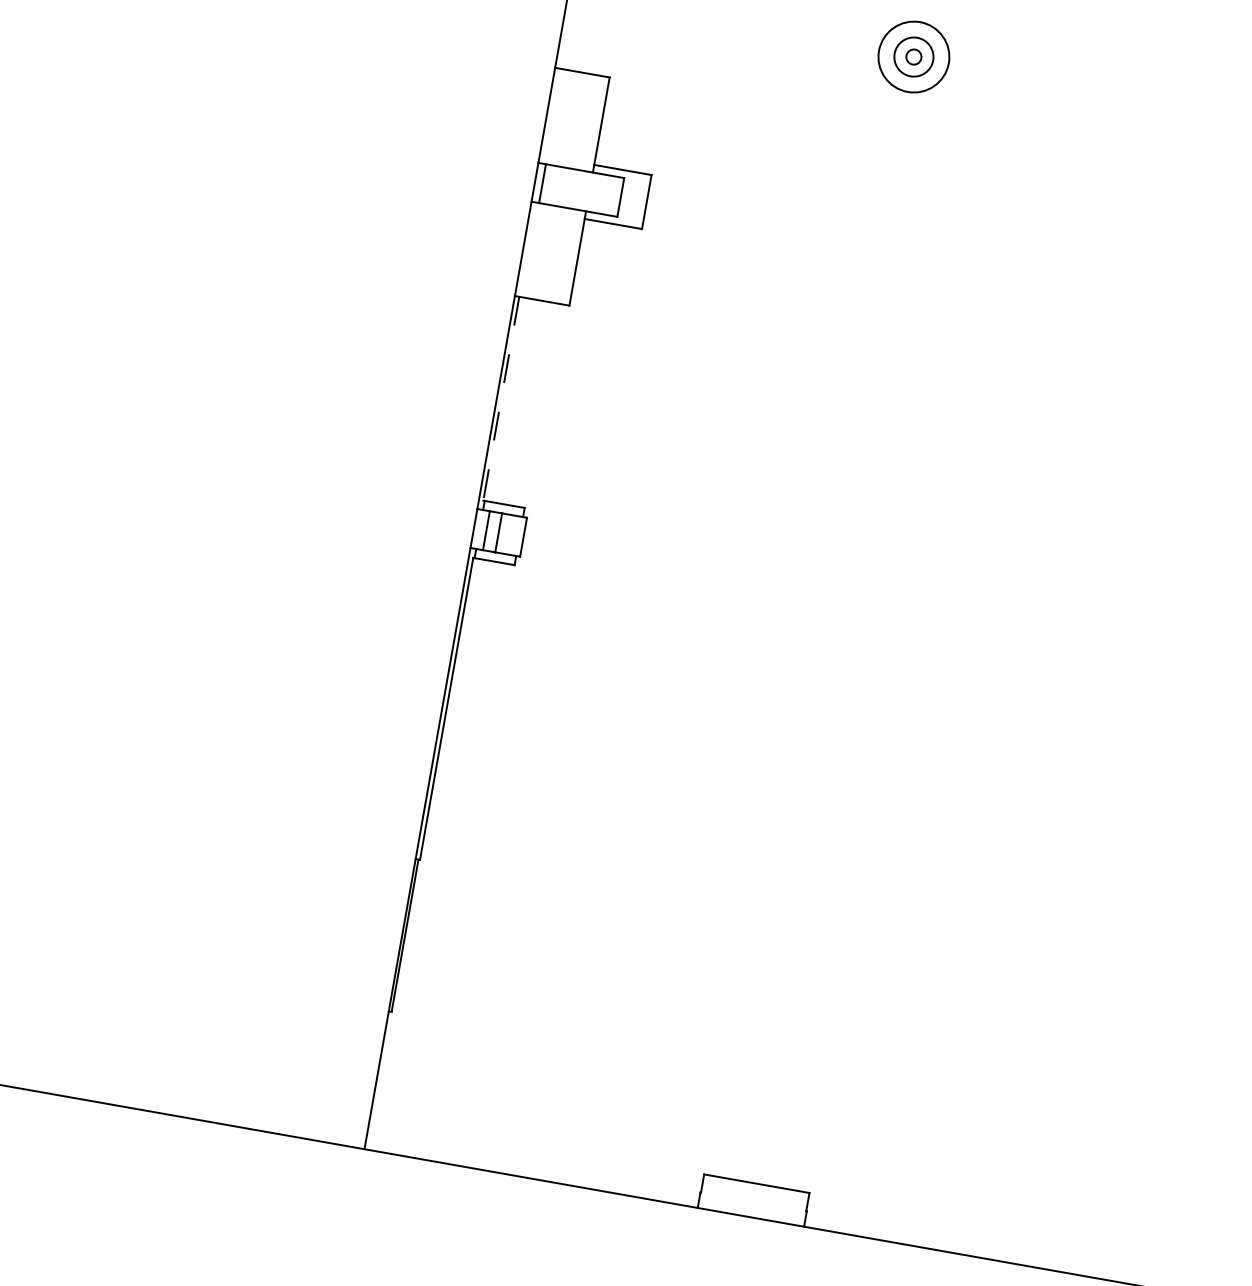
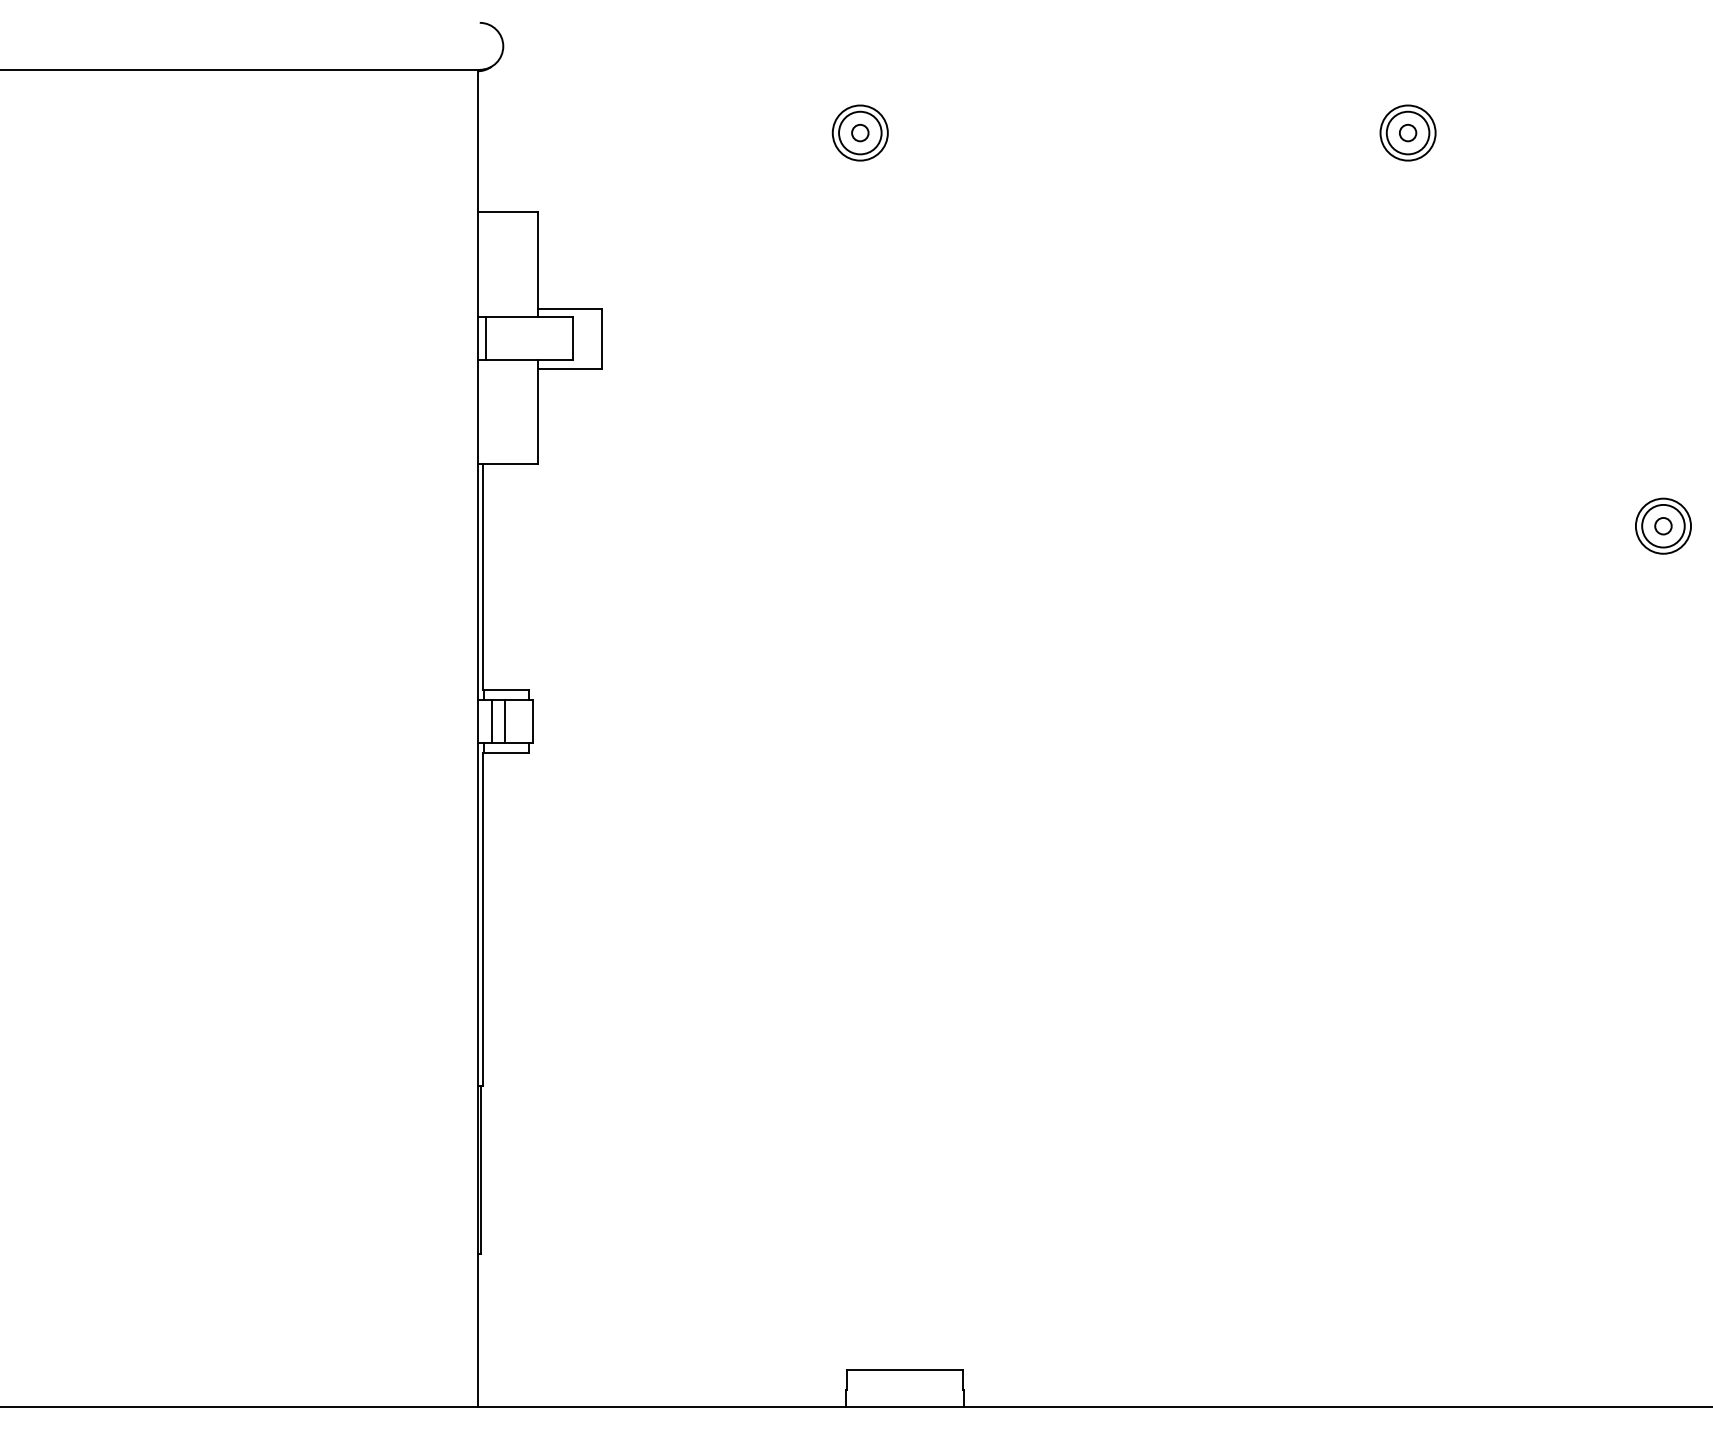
circle: (913, 56) -> (859, 132), size x0.71
line: (501, 398) -> (482, 576), dashed -> solid

